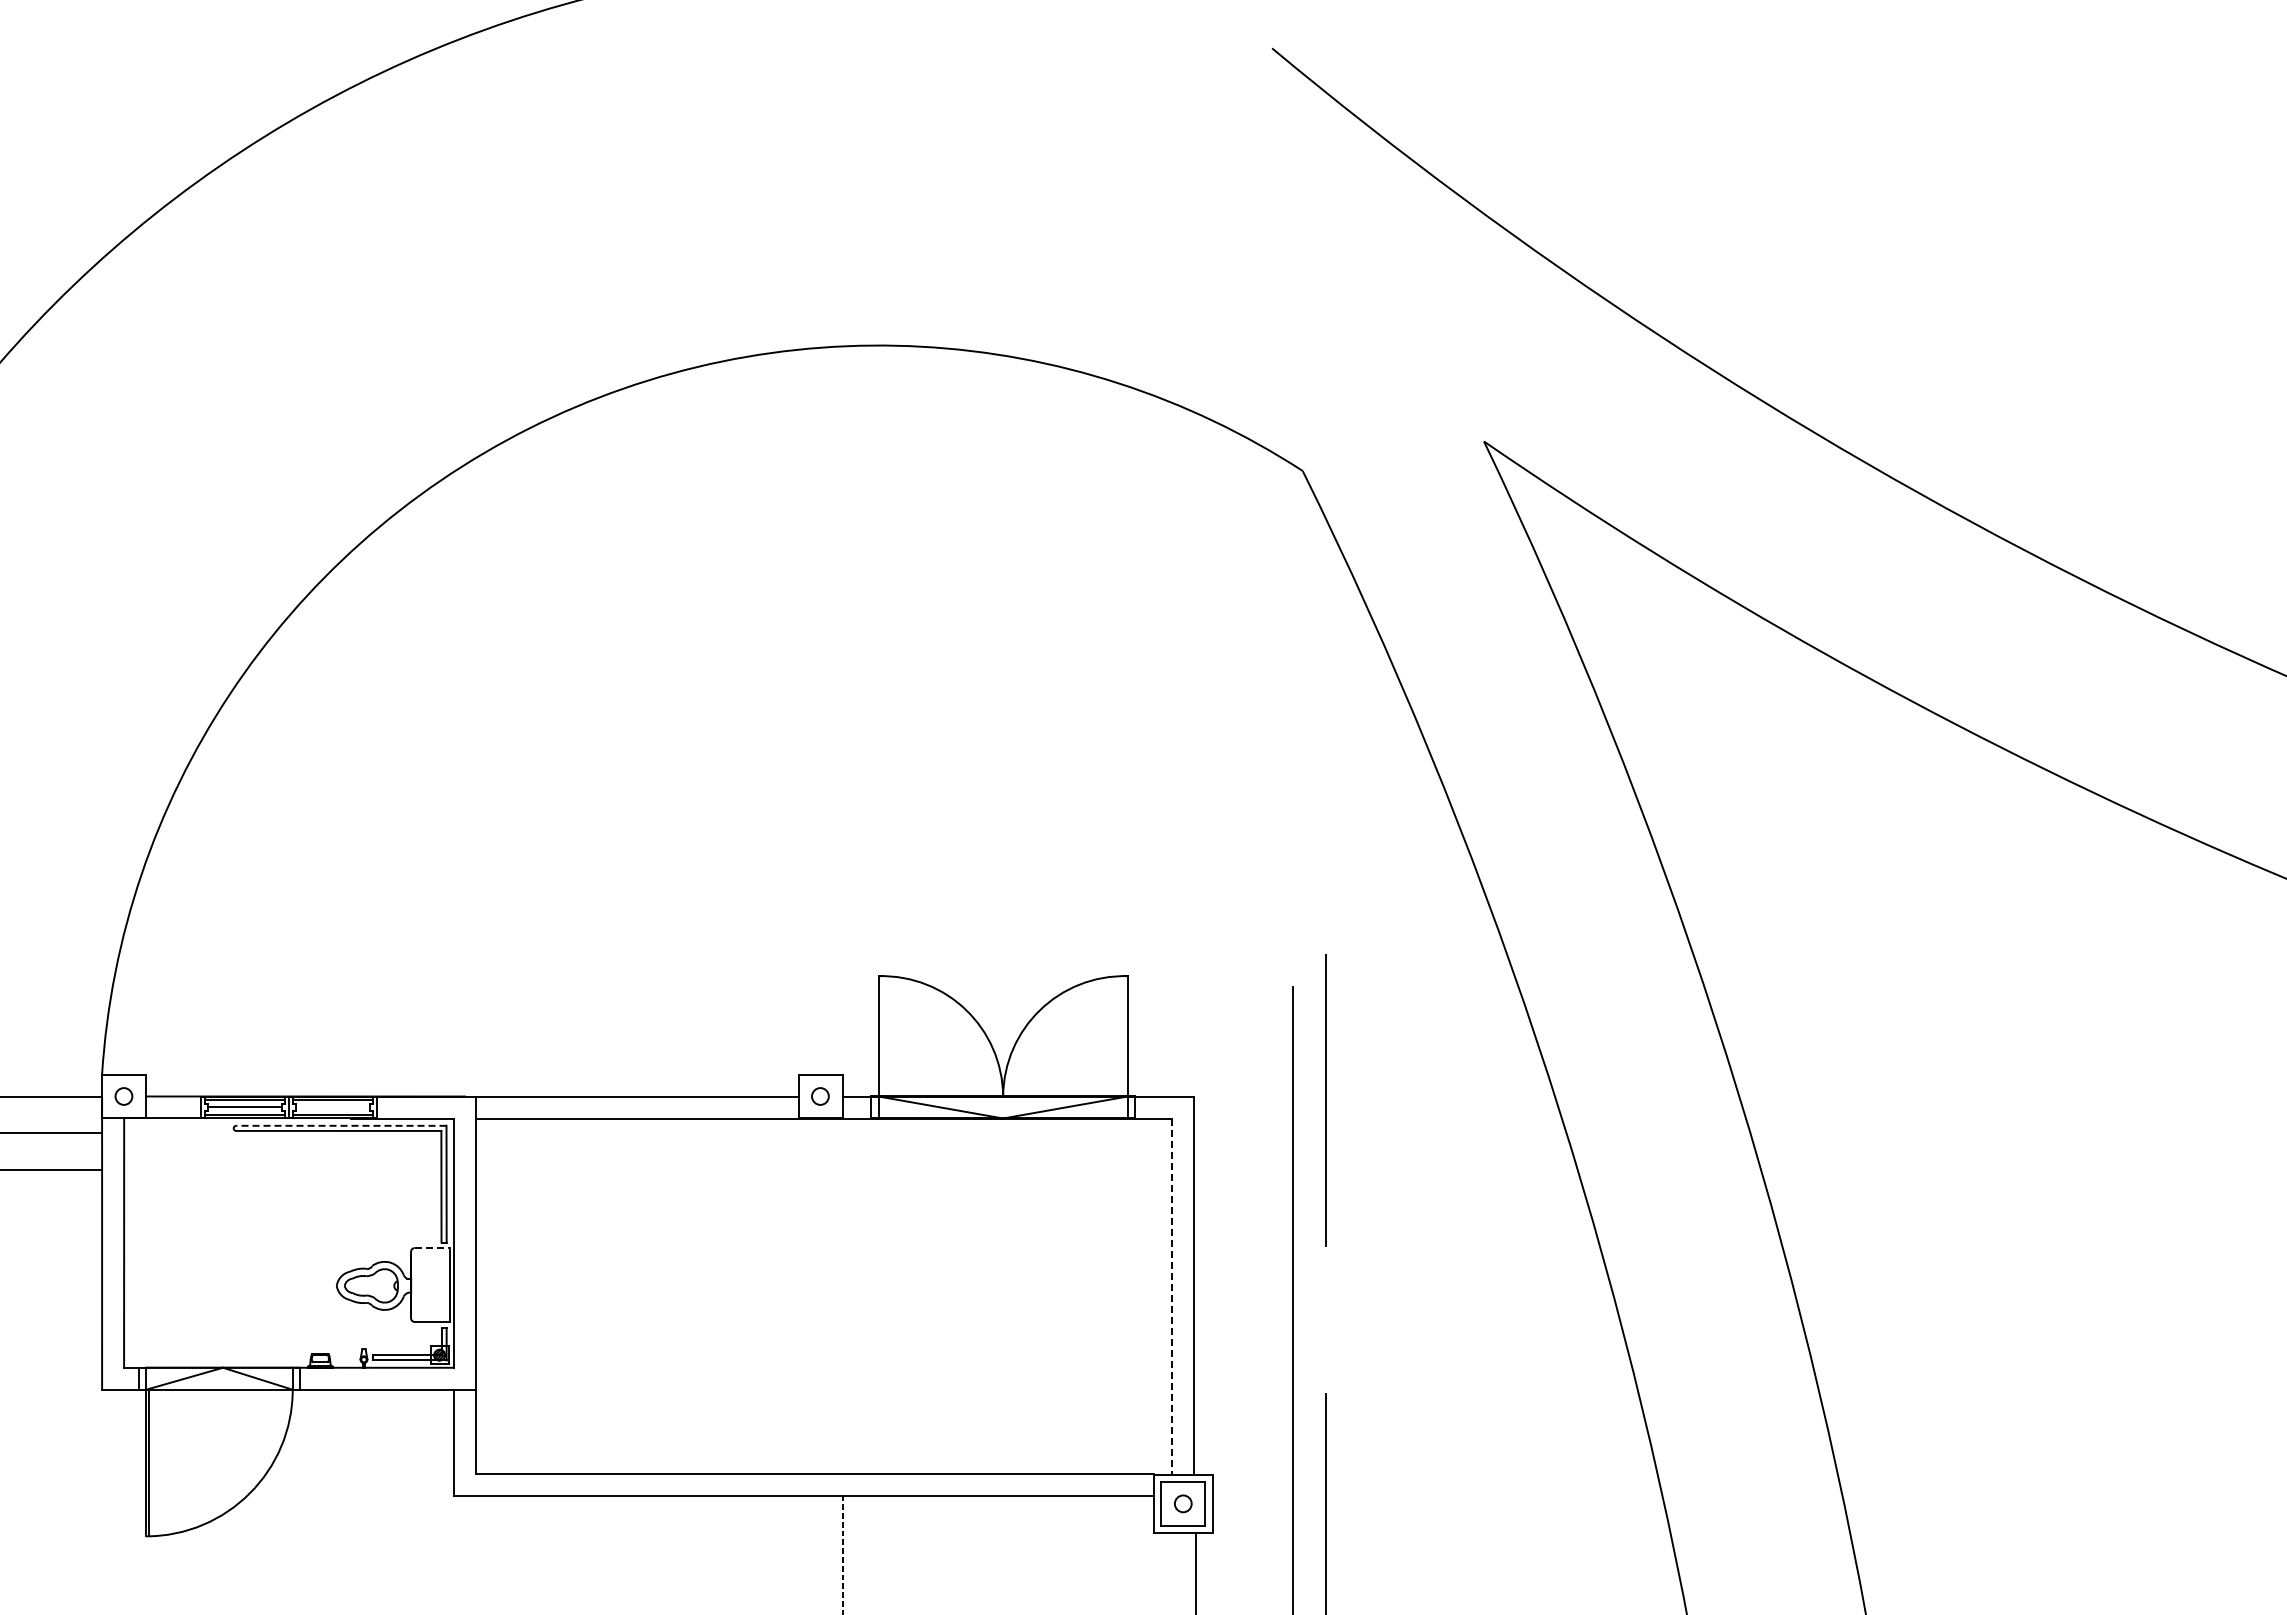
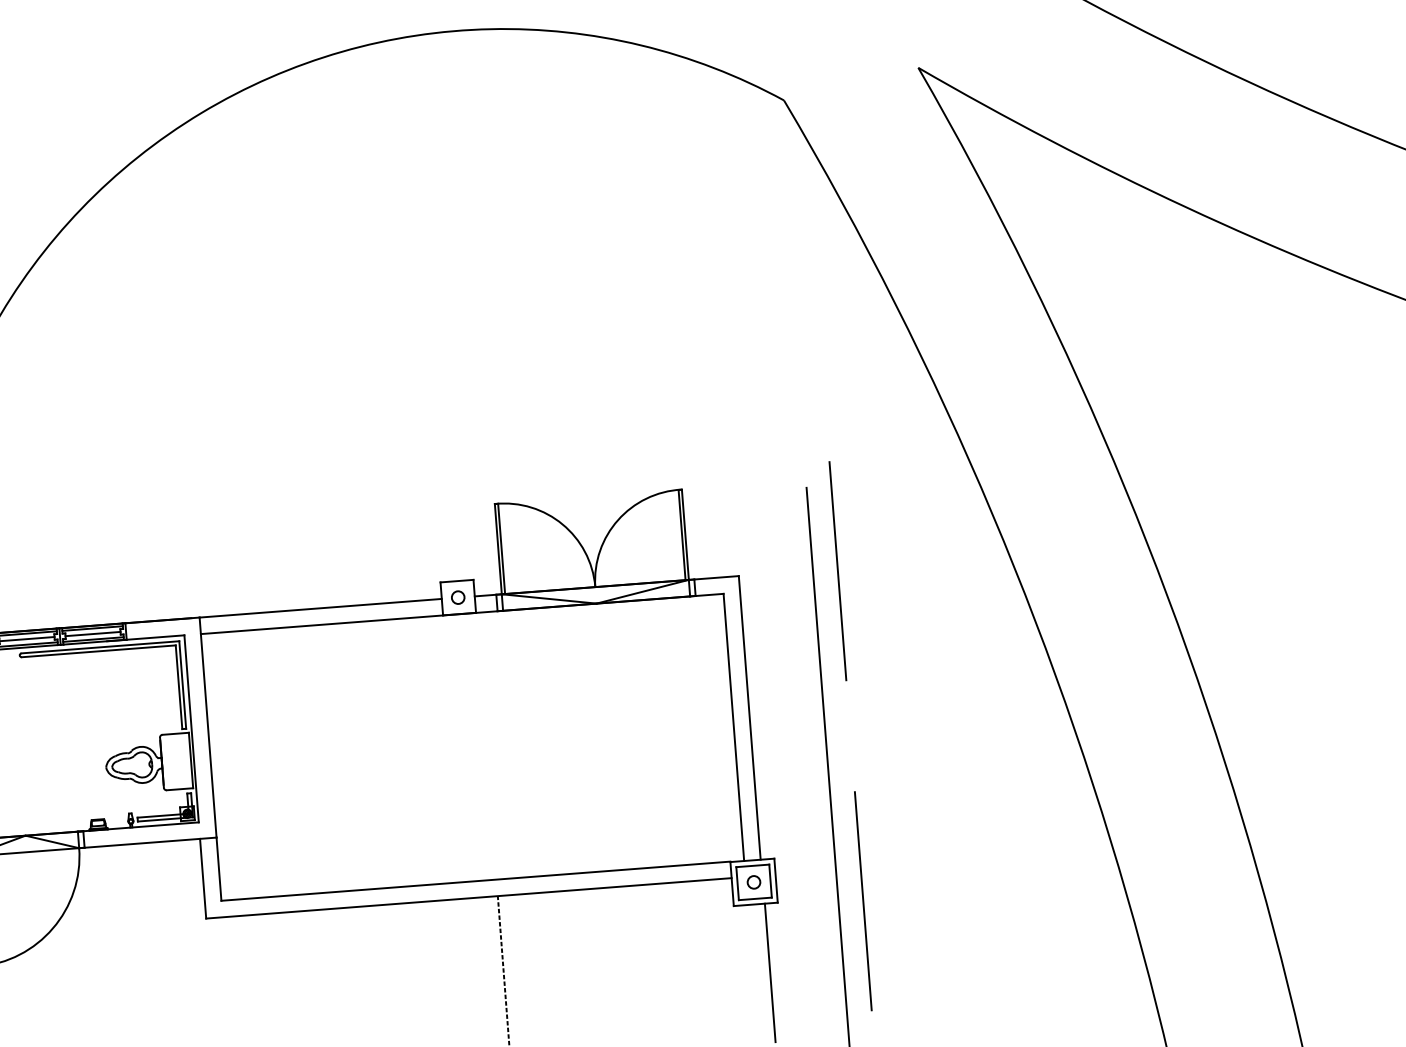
line: (882, 1036) -> (501, 549), added
line: (1123, 1036) -> (682, 535), added
line: (332, 1107) -> (92, 634), added
line: (340, 1125) -> (99, 647), dashed -> solid
line: (432, 1248) -> (175, 734), dashed -> solid
line: (1172, 1297) -> (734, 728), dashed -> solid

